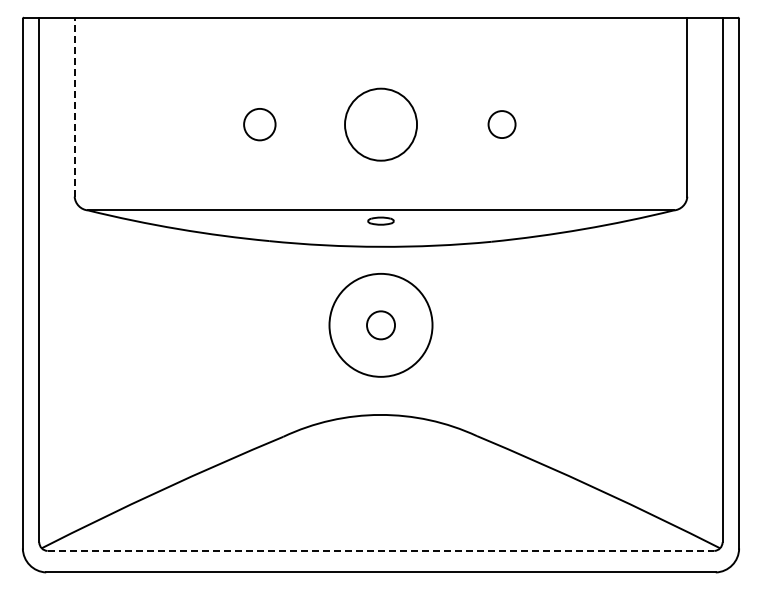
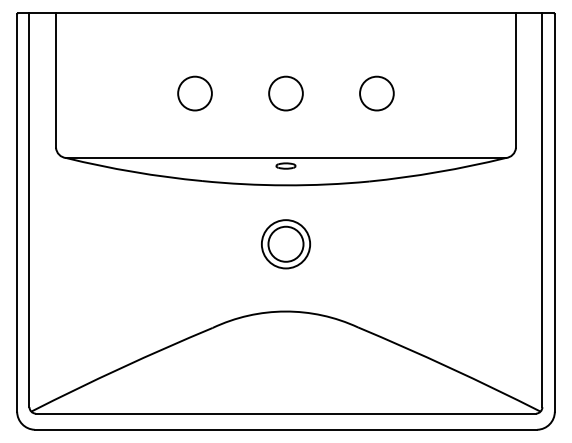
line: (74, 106) -> (55, 79), dashed -> solid
circle: (259, 124) -> (194, 93), size x1.43
circle: (380, 124) -> (285, 93), size x0.62
circle: (501, 124) -> (376, 93), size x1.67
circle: (380, 325) -> (285, 244), size x0.62
circle: (380, 325) -> (285, 244), size x1.67
line: (381, 550) -> (286, 413), dashed -> solid

